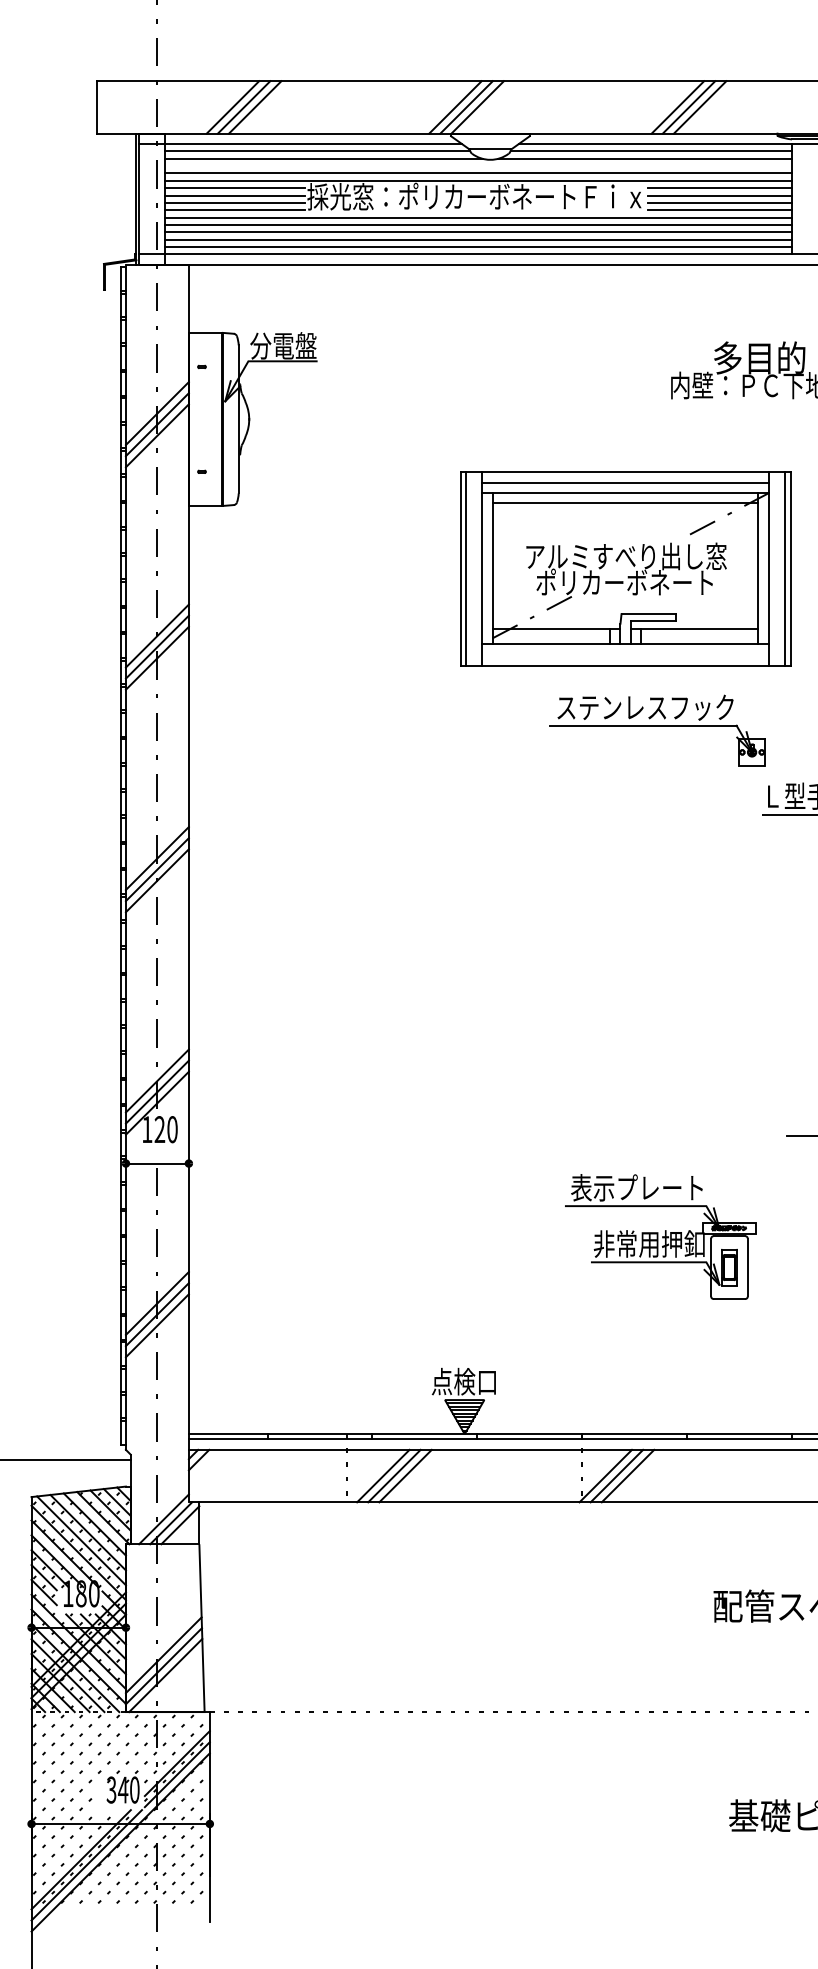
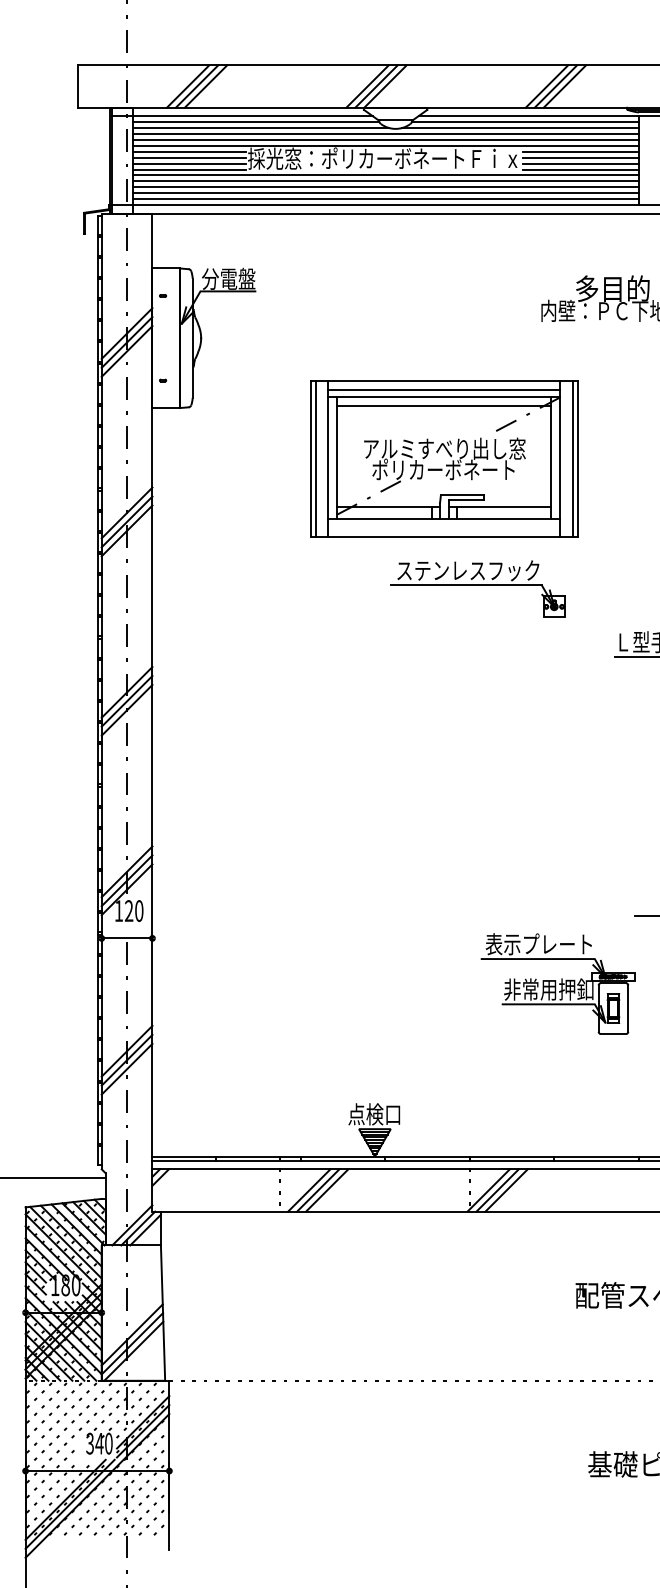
line: (478, 166) -> (386, 134), added
part: (625, 568) -> (444, 458), moved
part: (657, 730) -> (477, 589), moved
part: (660, 1236) -> (557, 983), moved

